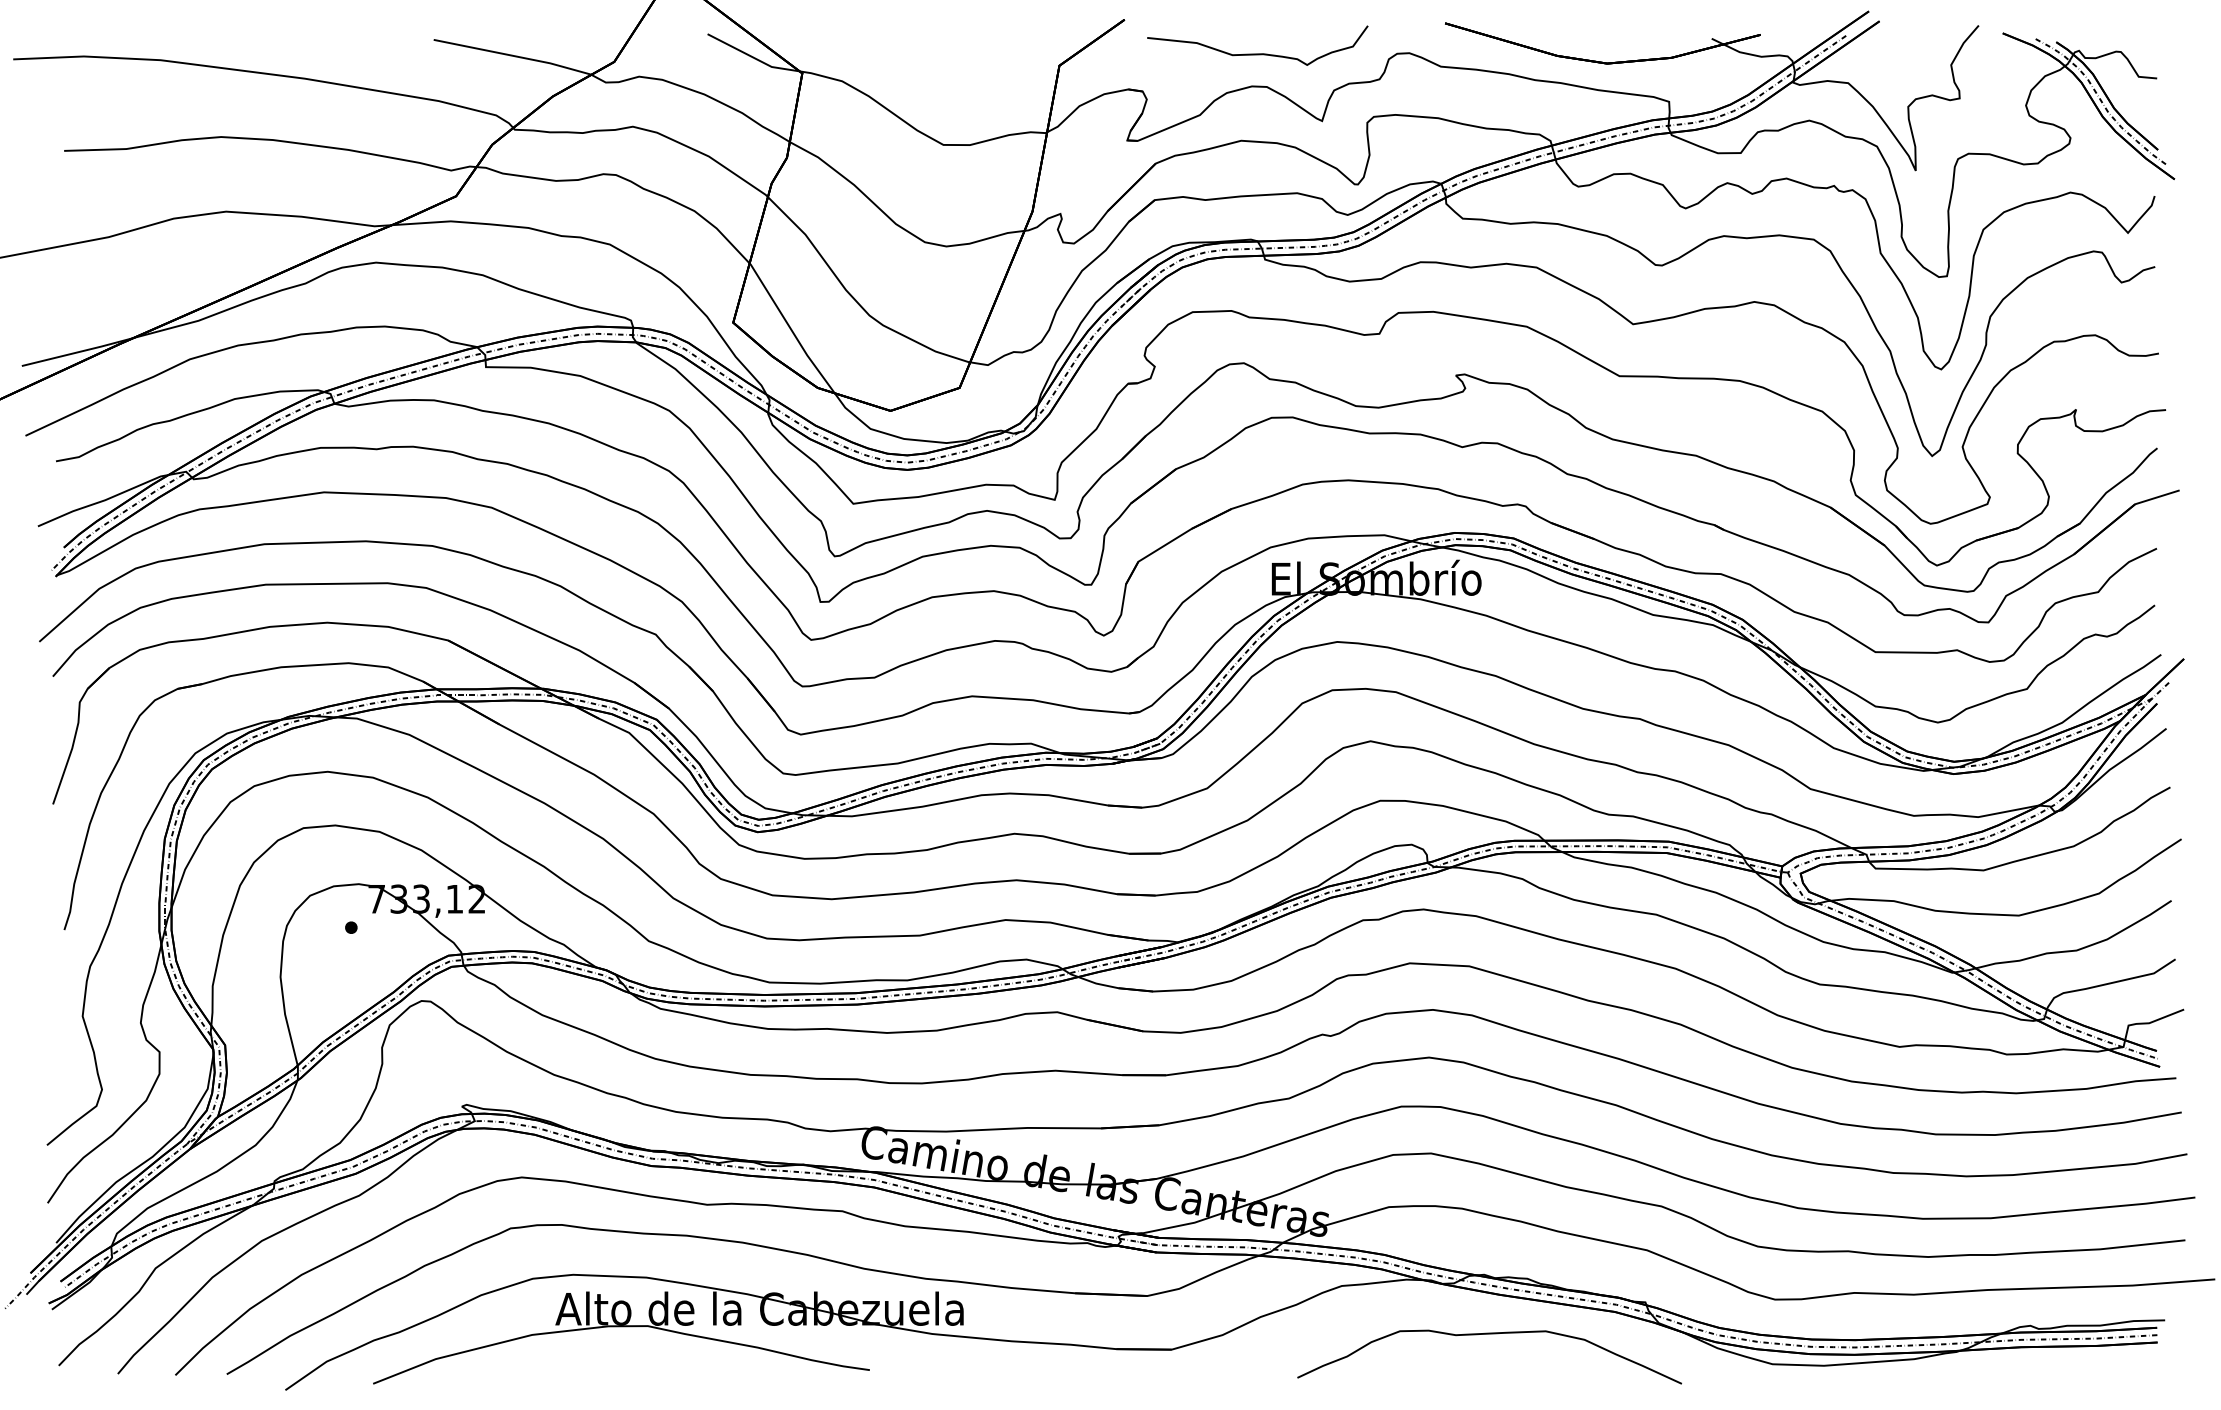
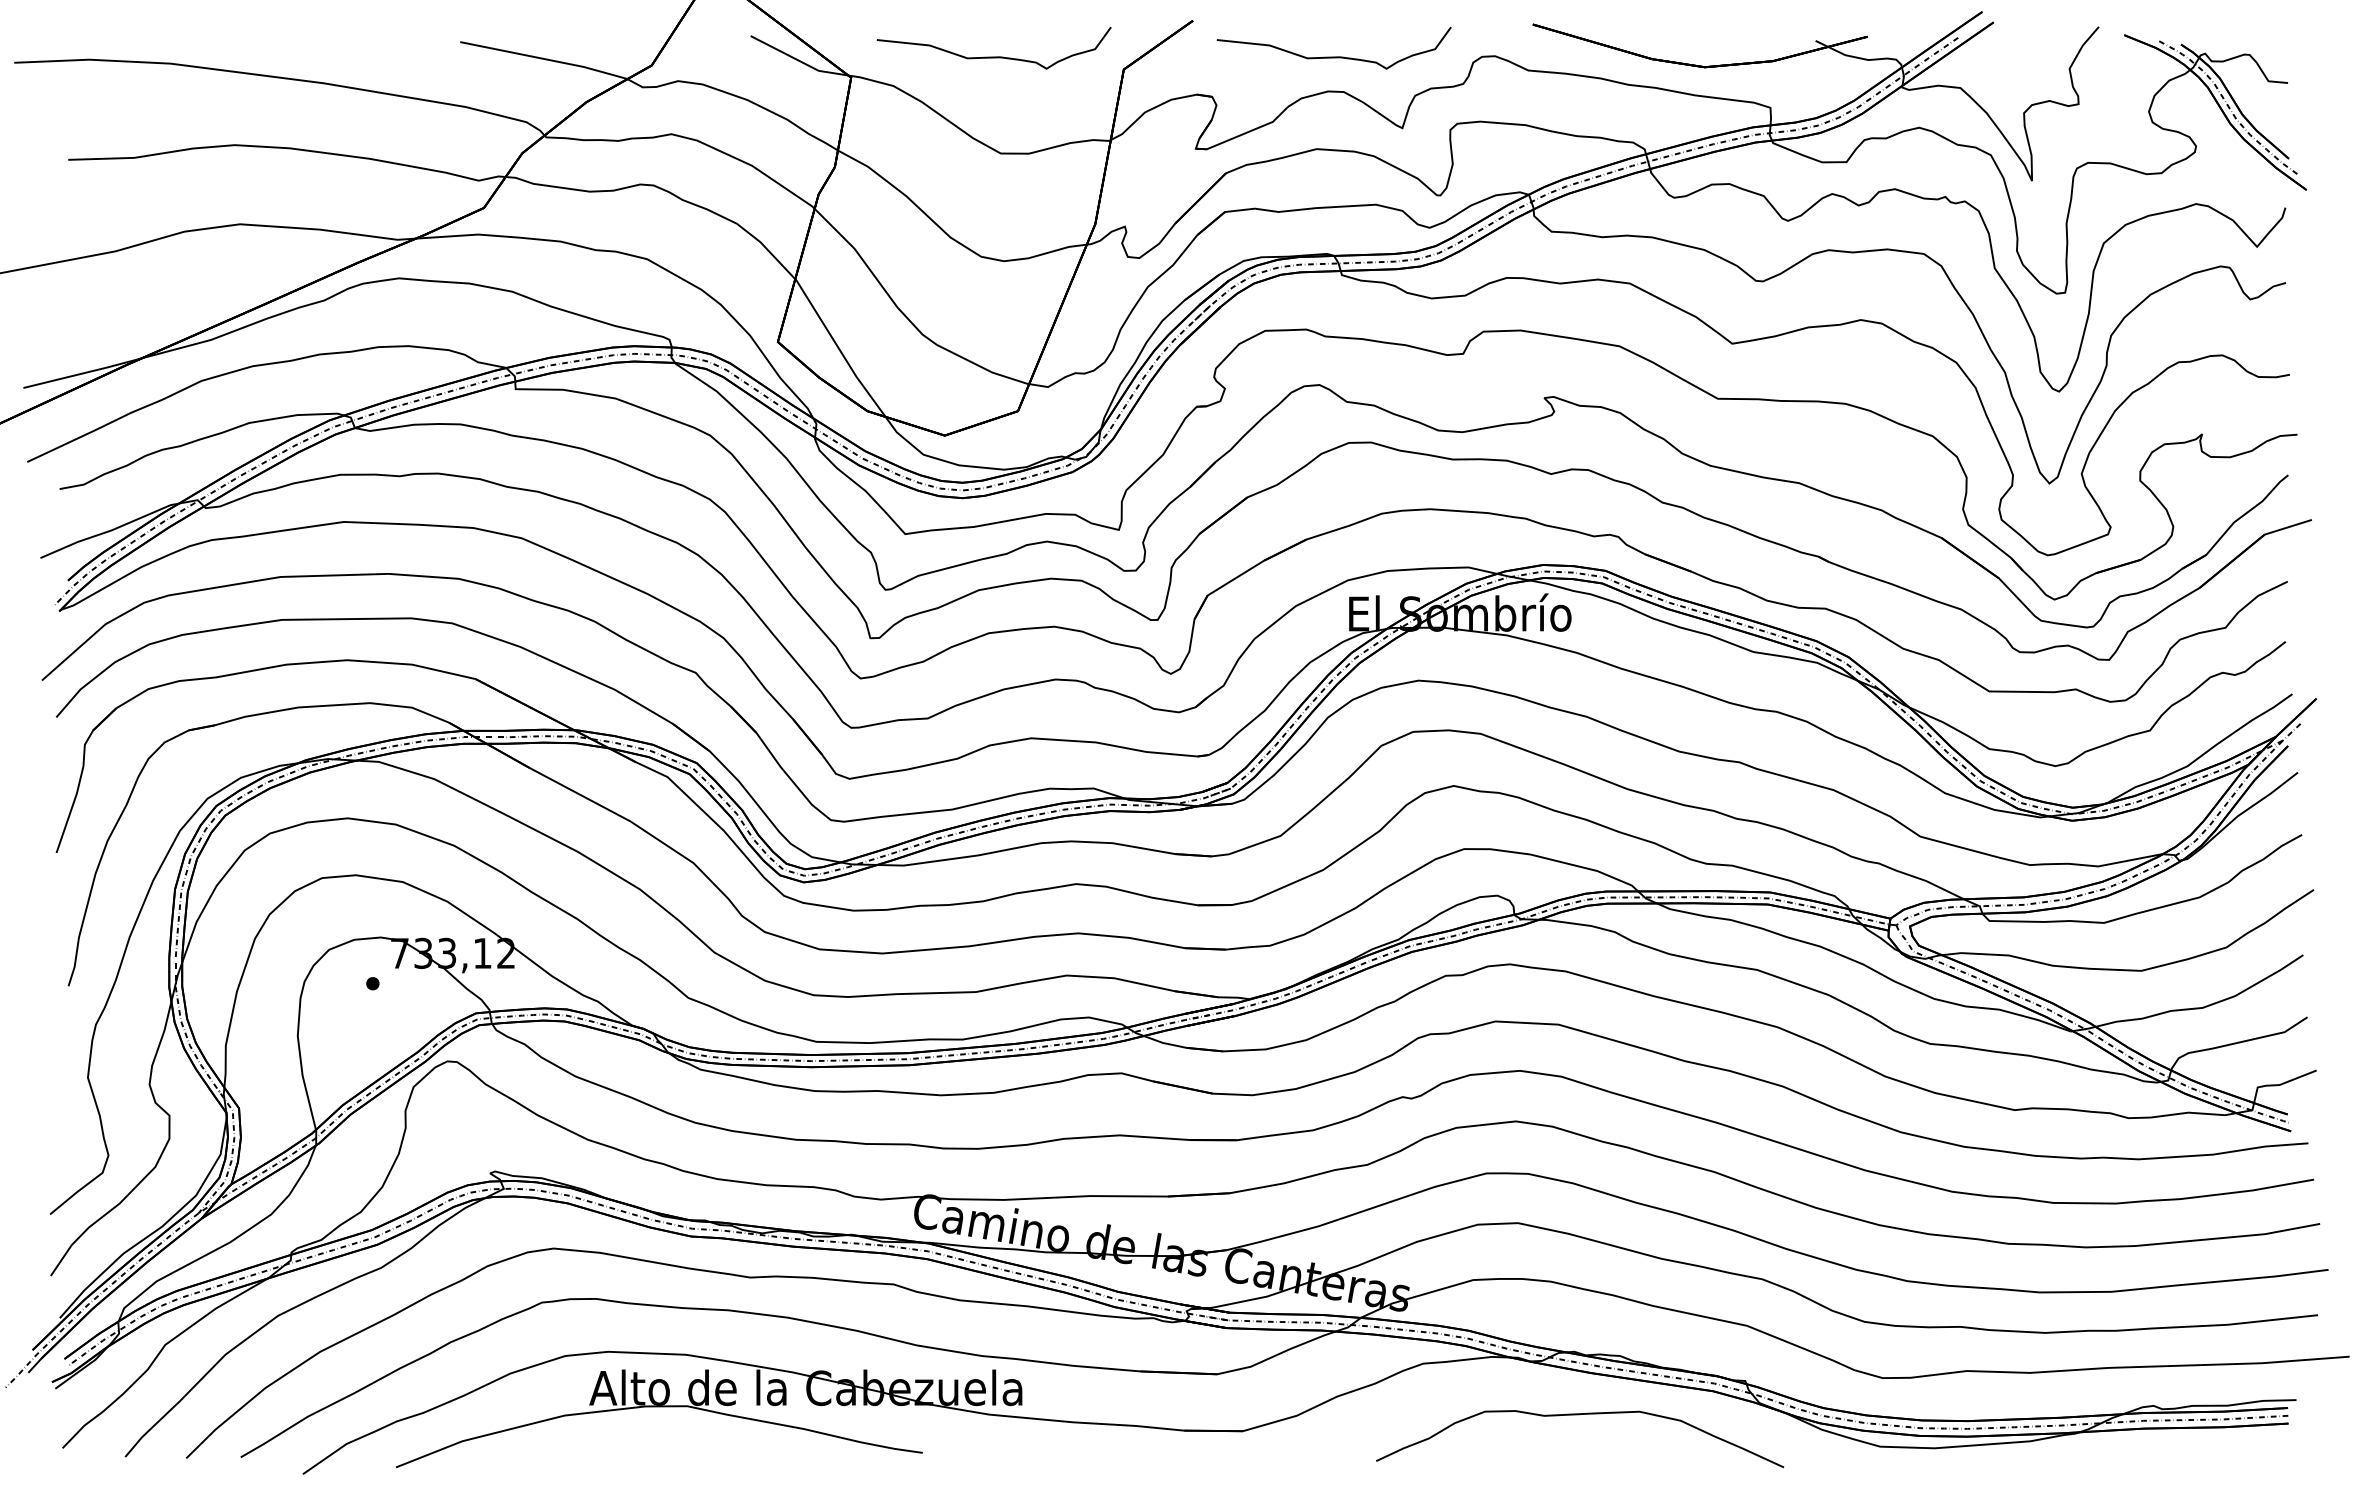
curve: (936, 53) -> (993, 56), added

